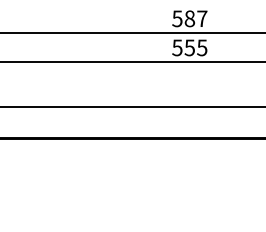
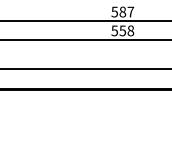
text: (201, 47) -> (130, 30), 555 -> 558

